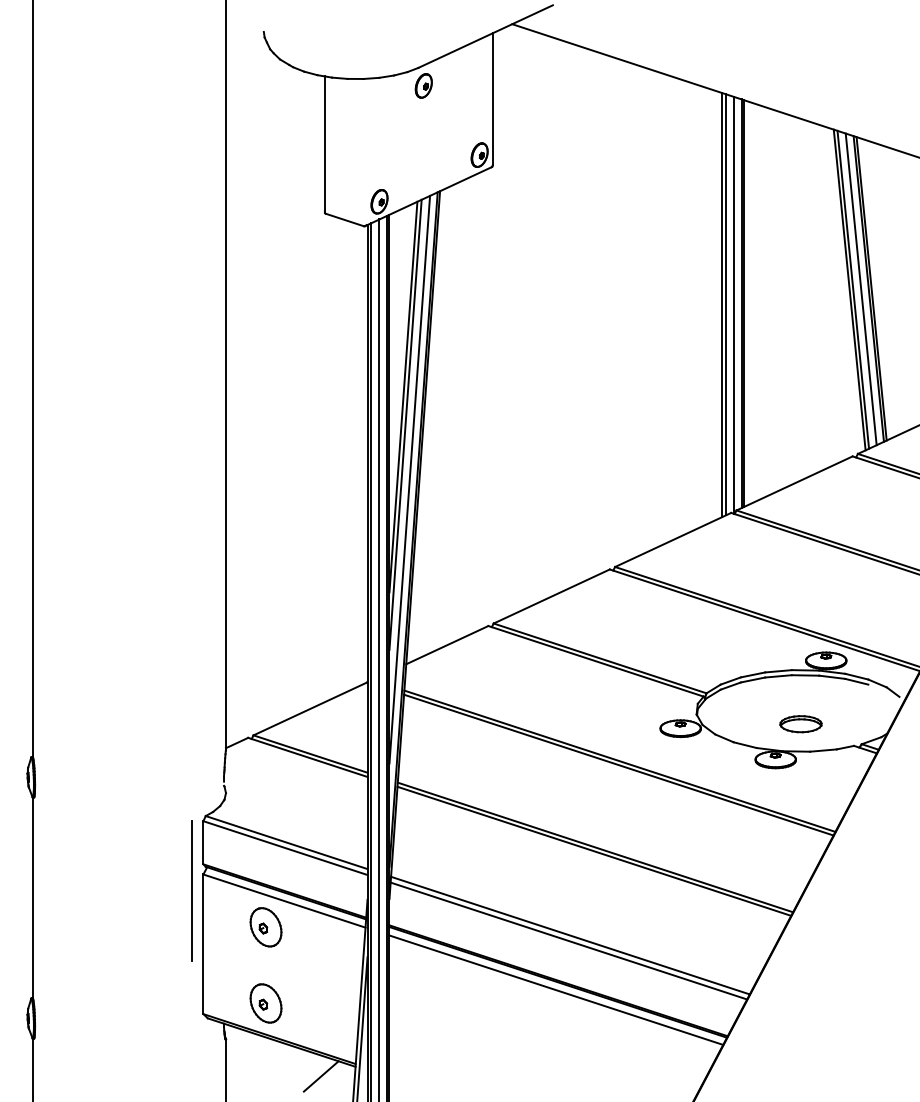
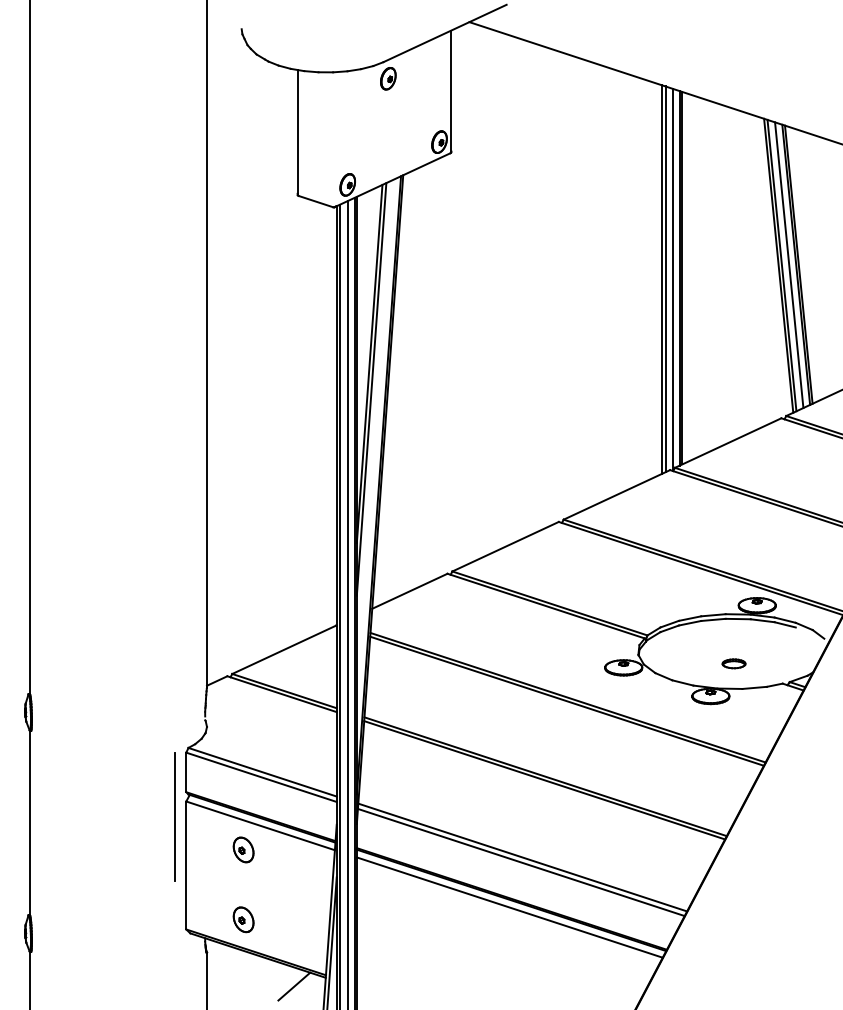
line: (409, 479) -> (375, 439), removed
part: (800, 723) -> (733, 663), size x0.6
part: (265, 926) -> (243, 849), size x0.7
part: (265, 1003) -> (243, 919), size x0.7

